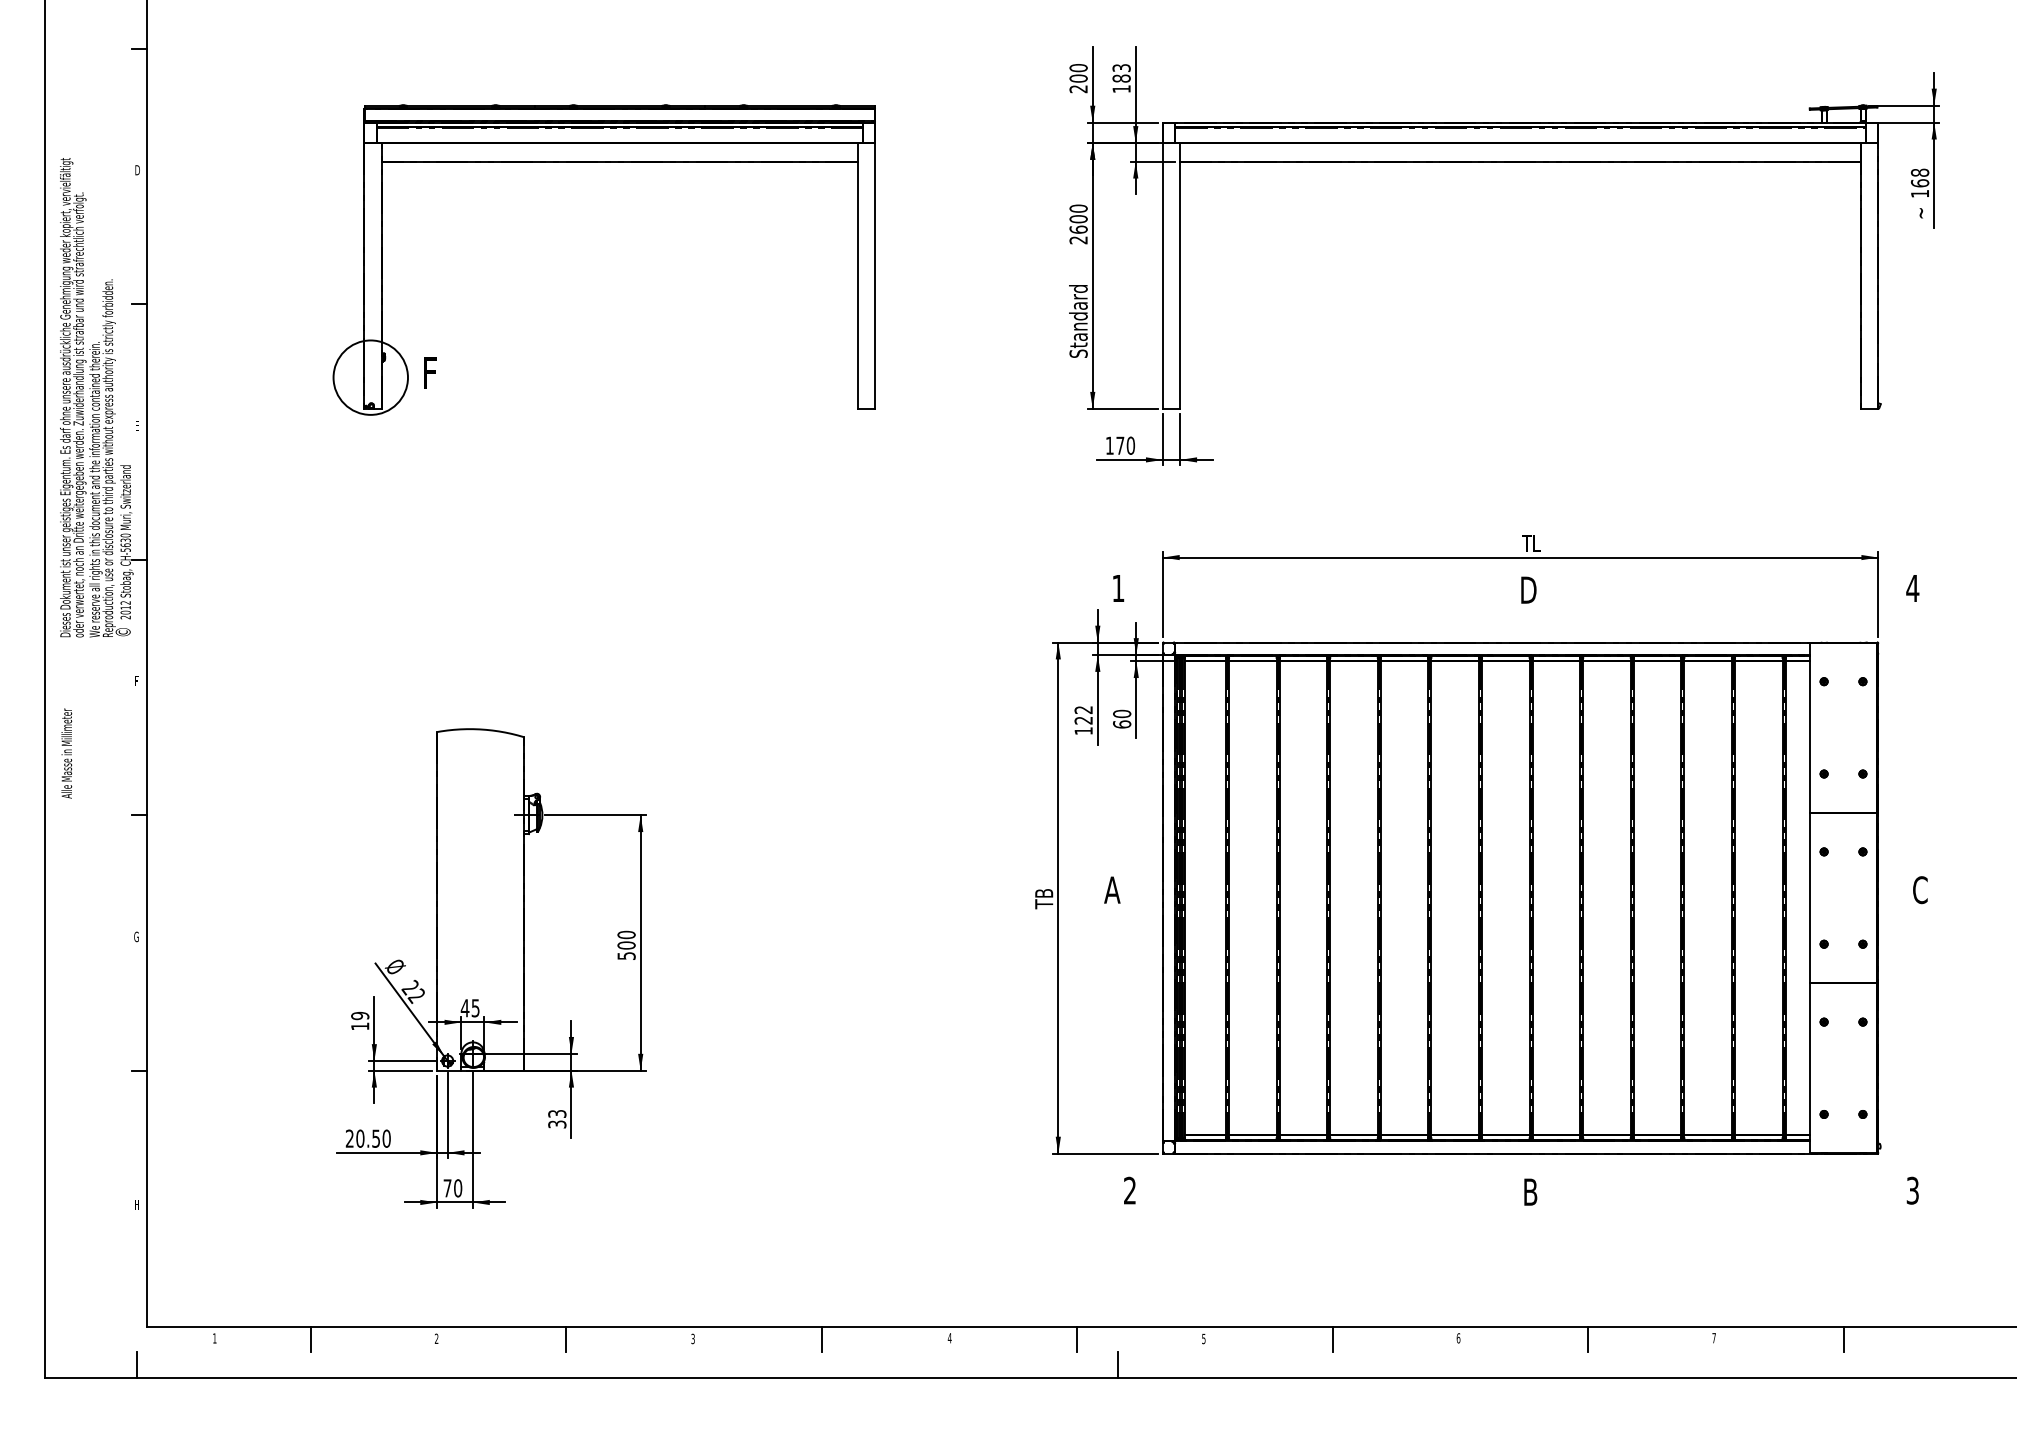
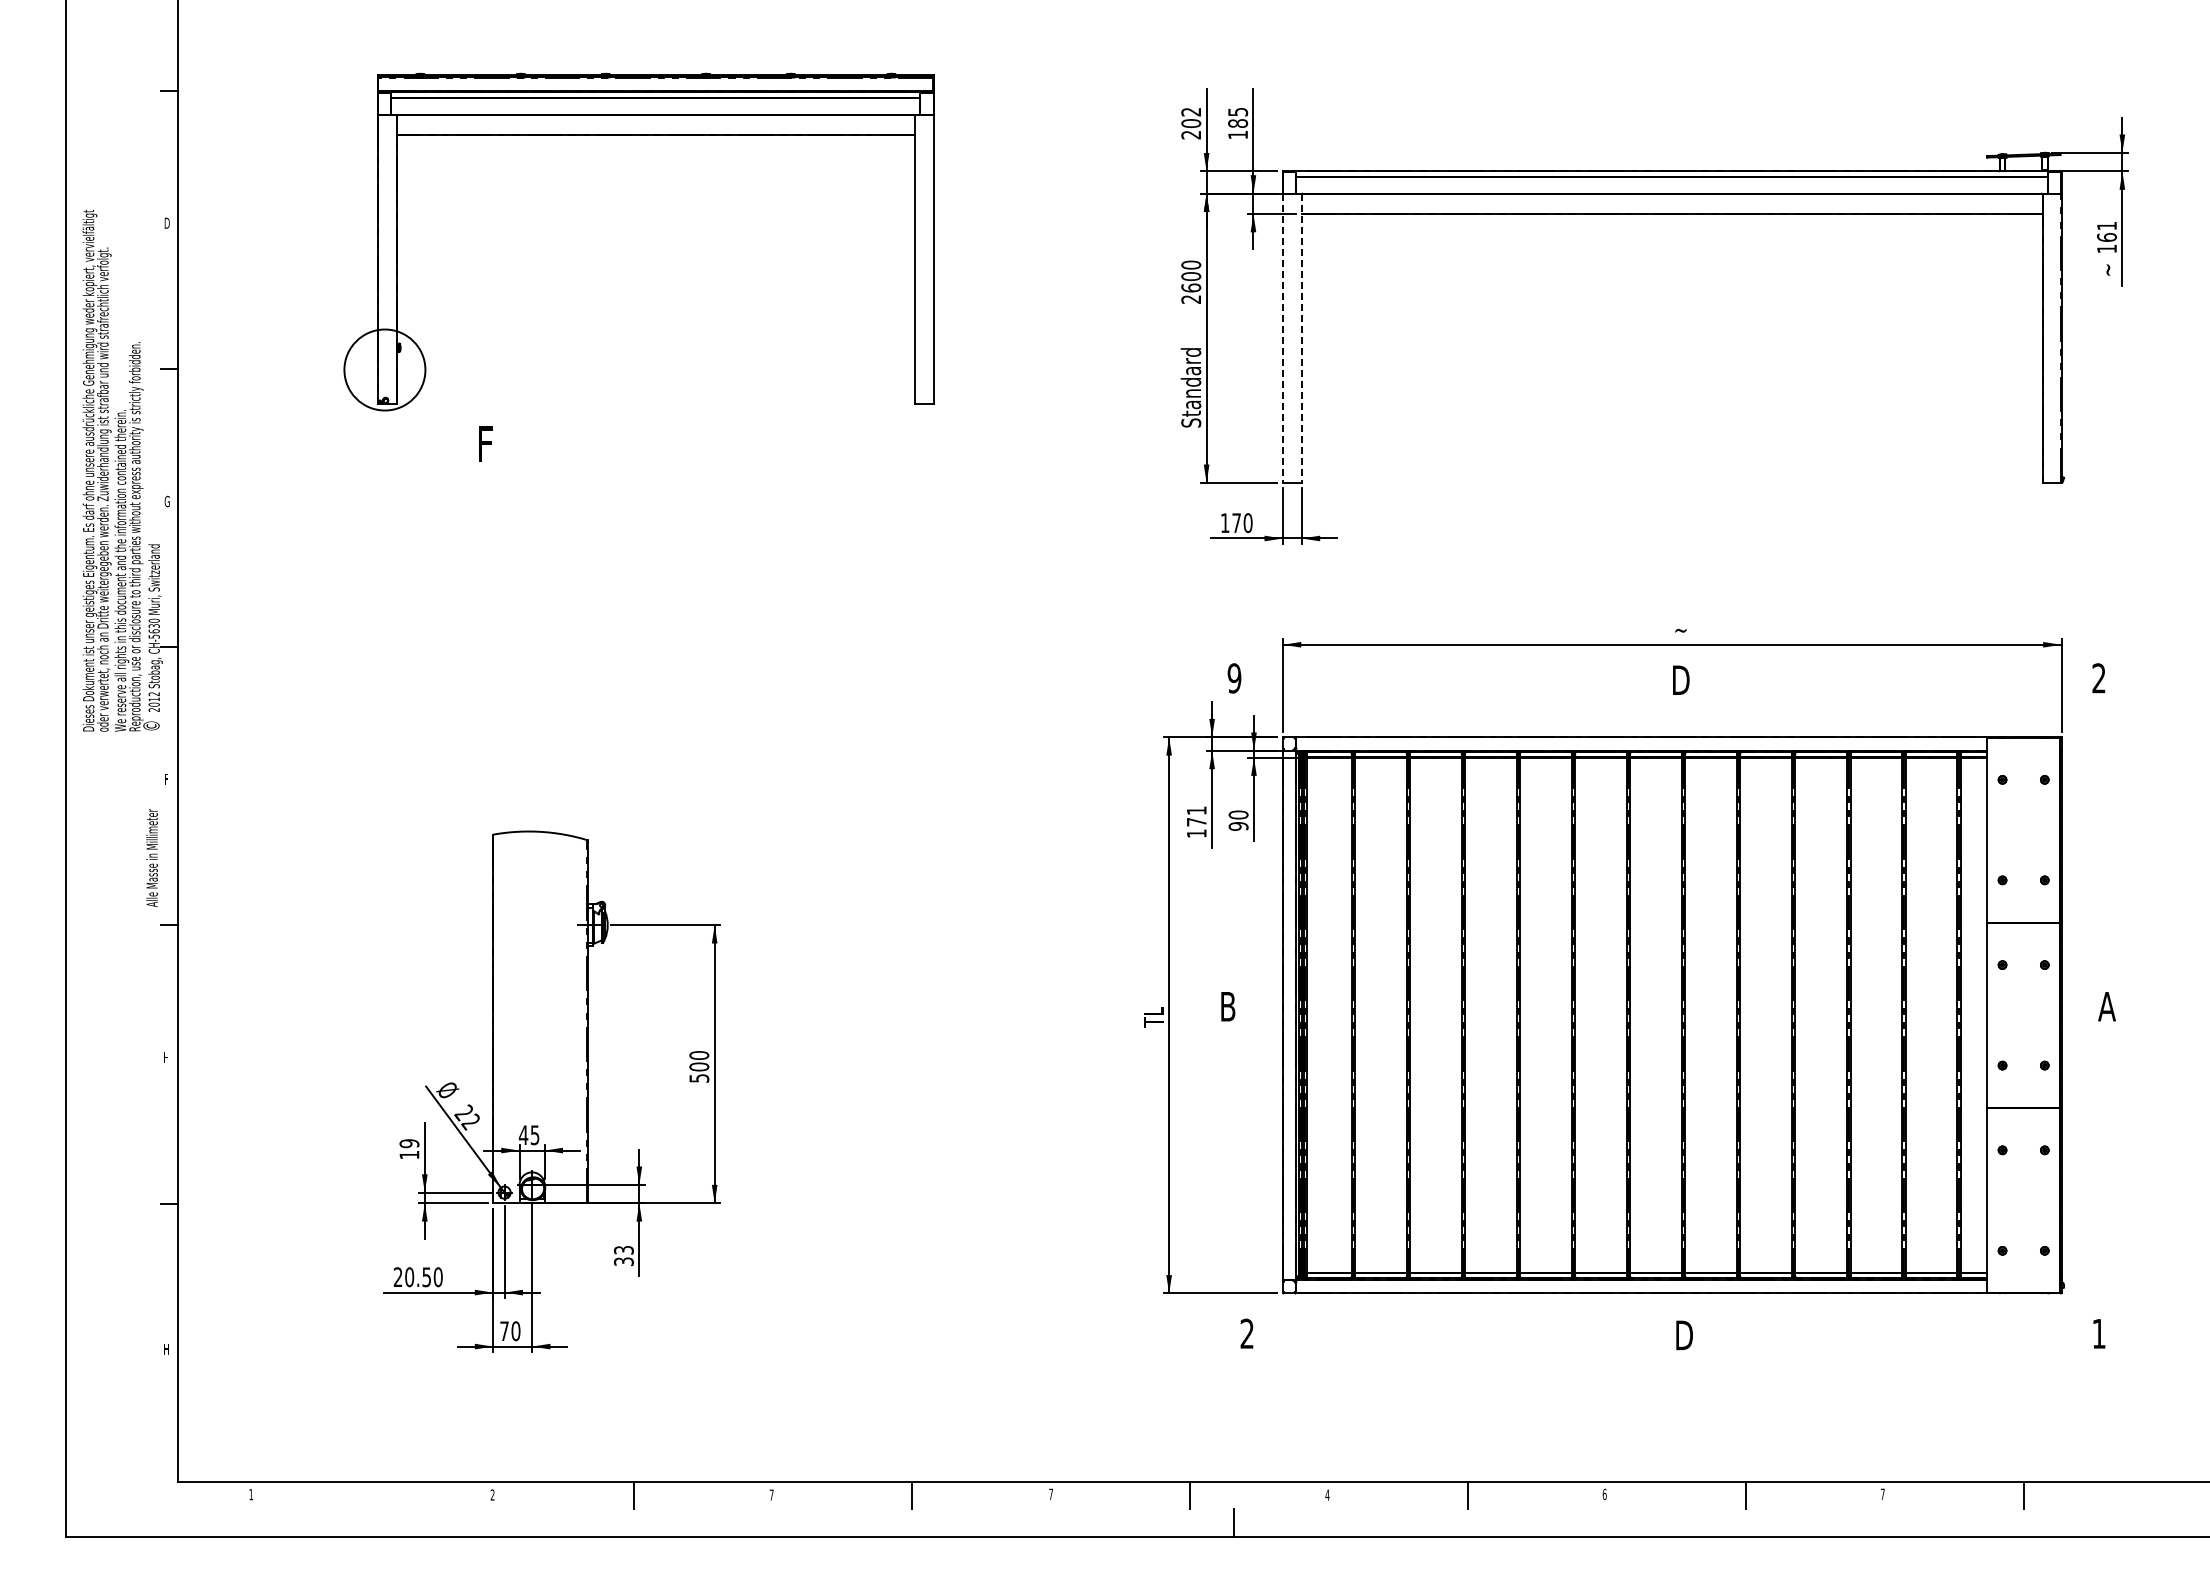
text: (1078, 67) -> (1191, 111), 200 -> 202
text: (1121, 67) -> (1237, 111), 183 -> 185
part: (603, 162) -> (638, 135), moved
text: (1919, 172) -> (2106, 225), 168 -> 161
line: (1162, 276) -> (1282, 338), solid -> dashed
line: (1179, 276) -> (1301, 338), solid -> dashed
text: (136, 425) -> (166, 501), E -> G
text: (1530, 543) -> (1683, 629), TL -> ~
text: (1118, 588) -> (1234, 678), 1 -> 9
text: (1912, 588) -> (2098, 678), 4 -> 2
text: (1083, 715) -> (1196, 816), 122 -> 171
text: (1122, 723) -> (1238, 825), 60 -> 90
text: (66, 753) -> (151, 858), moved
text: (1111, 889) -> (1227, 1006), A -> B
text: (1919, 889) -> (2106, 1006), C -> A
text: (1043, 899) -> (1153, 1016), TB -> TL
text: (136, 936) -> (165, 1057), G -> H
text: (1912, 1190) -> (2098, 1333), 3 -> 1
text: (1532, 1191) -> (1685, 1334), B -> D
text: (949, 1337) -> (1050, 1493), 4 -> 7
text: (692, 1338) -> (771, 1494), 3 -> 7
text: (1203, 1338) -> (1327, 1494), 5 -> 4
line: (310, 1339) -> (355, 1495), removed
line: (136, 1365) -> (166, 1523), removed

